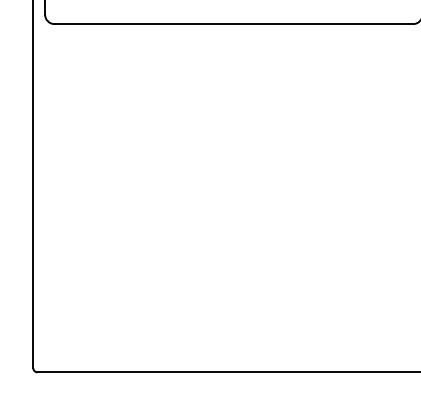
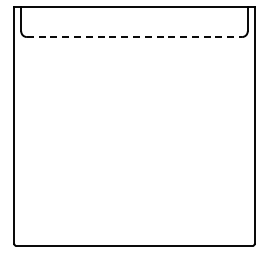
line: (233, 24) -> (134, 37), solid -> dashed

